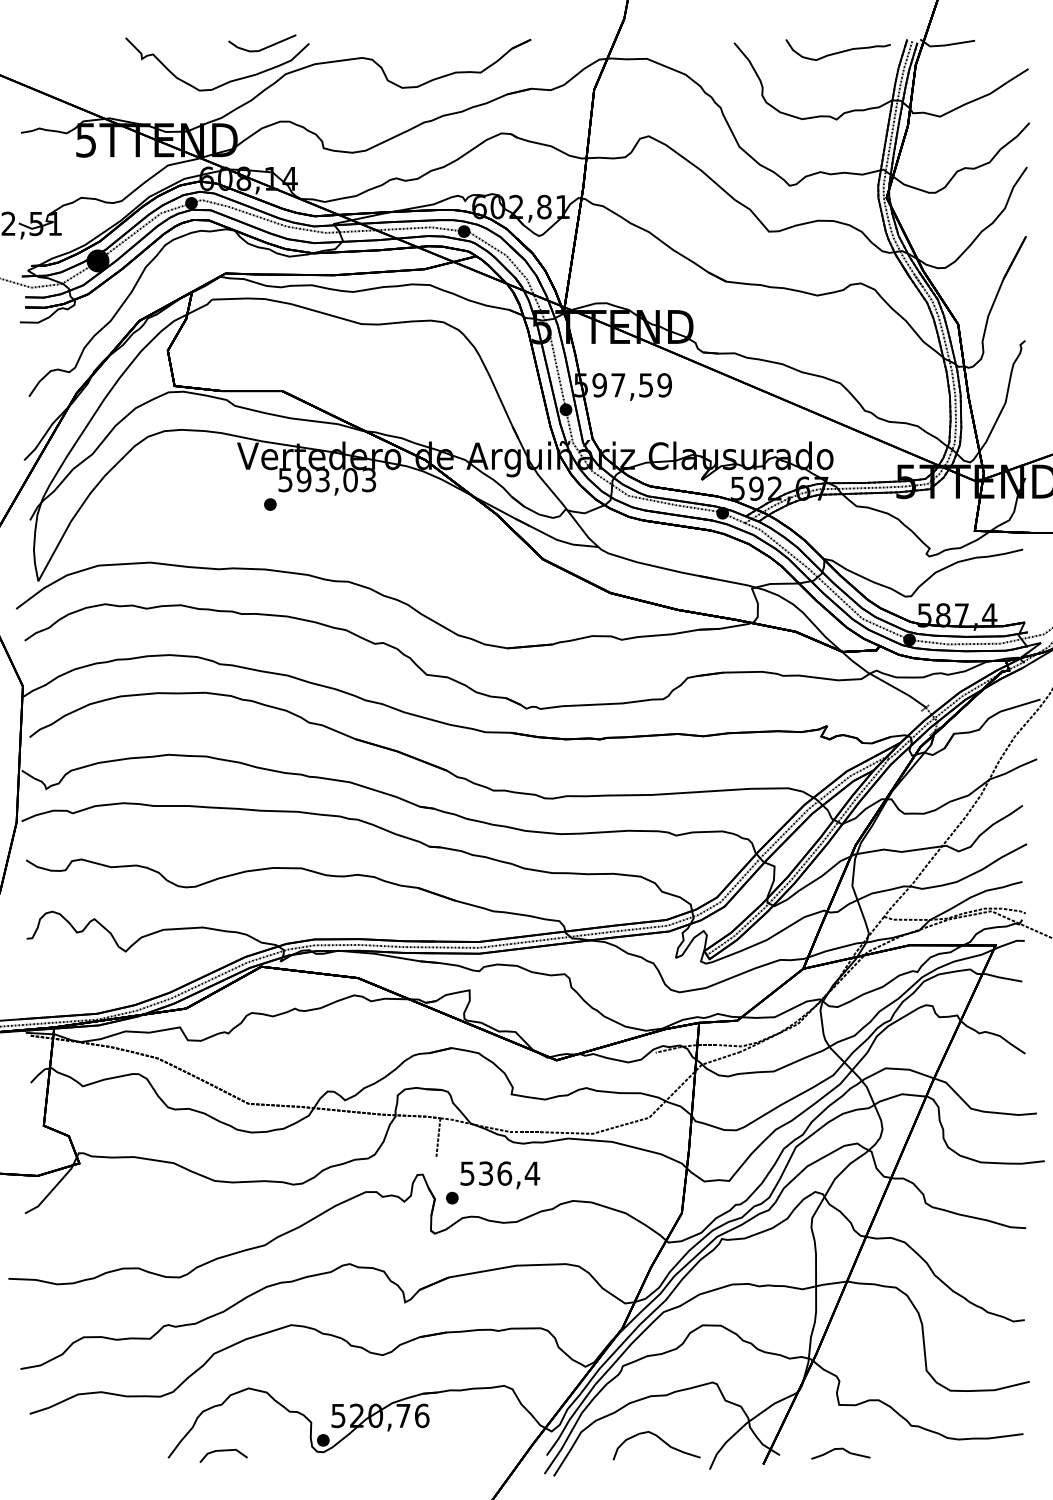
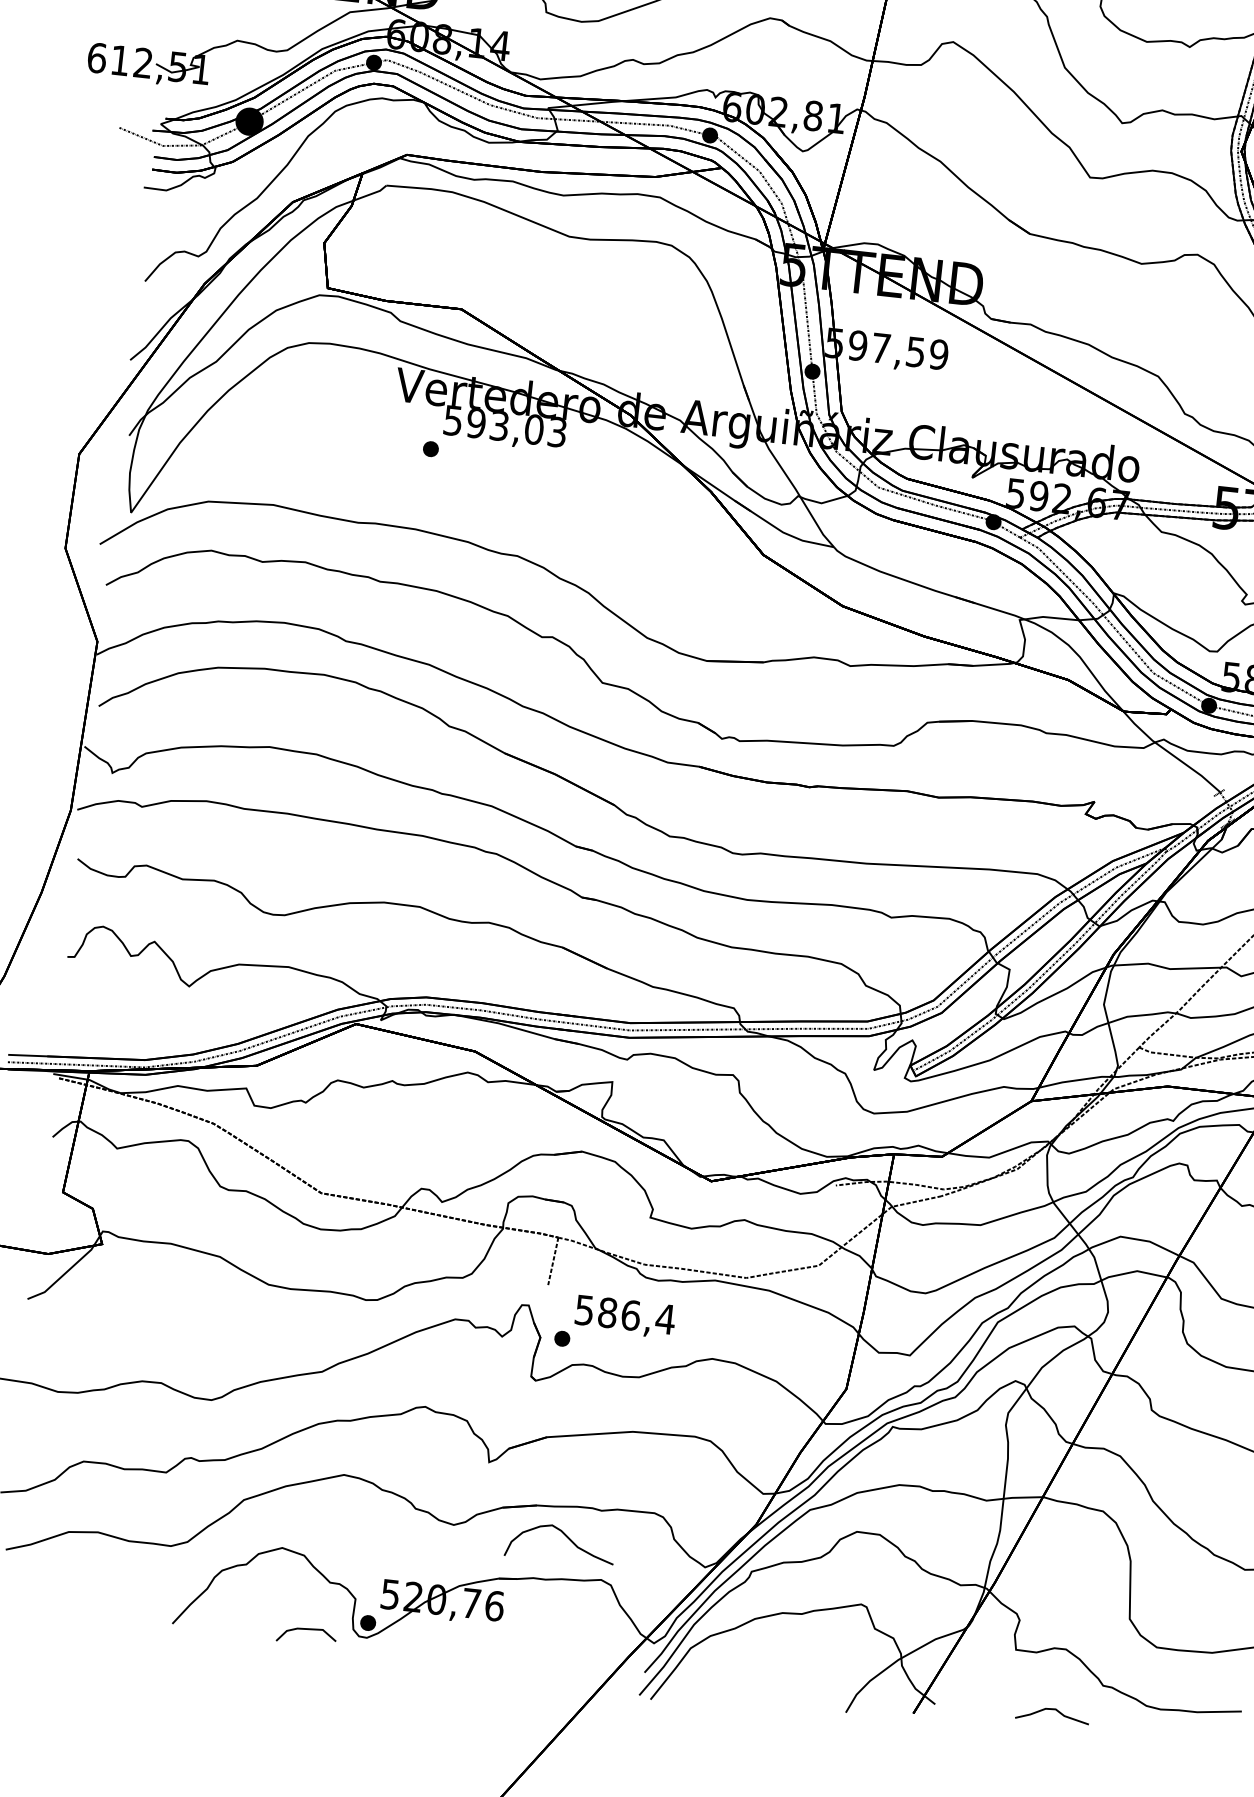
text: (485, 1173) -> (607, 1312), 536,4 -> 586,4
curve: (659, 1439) -> (564, 1536), moved
curve: (840, 1449) -> (1052, 1710), moved
line: (223, 1451) -> (306, 1630), moved

